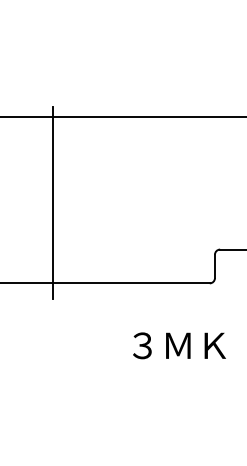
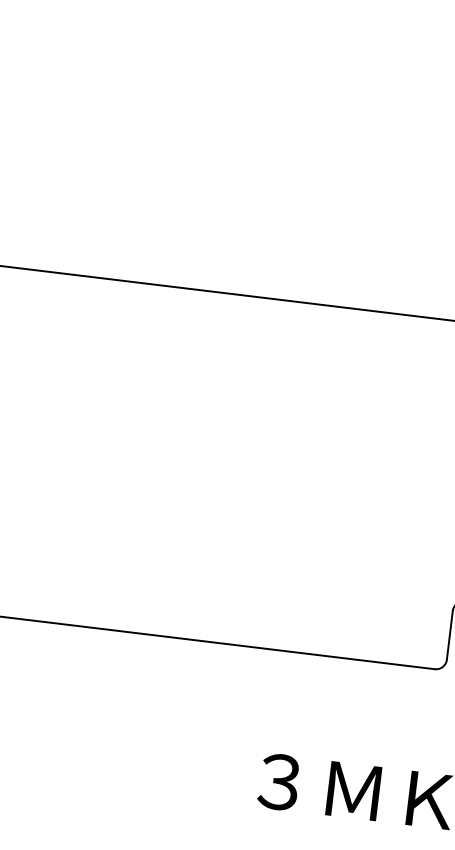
line: (52, 202) -> (128, 461), removed

